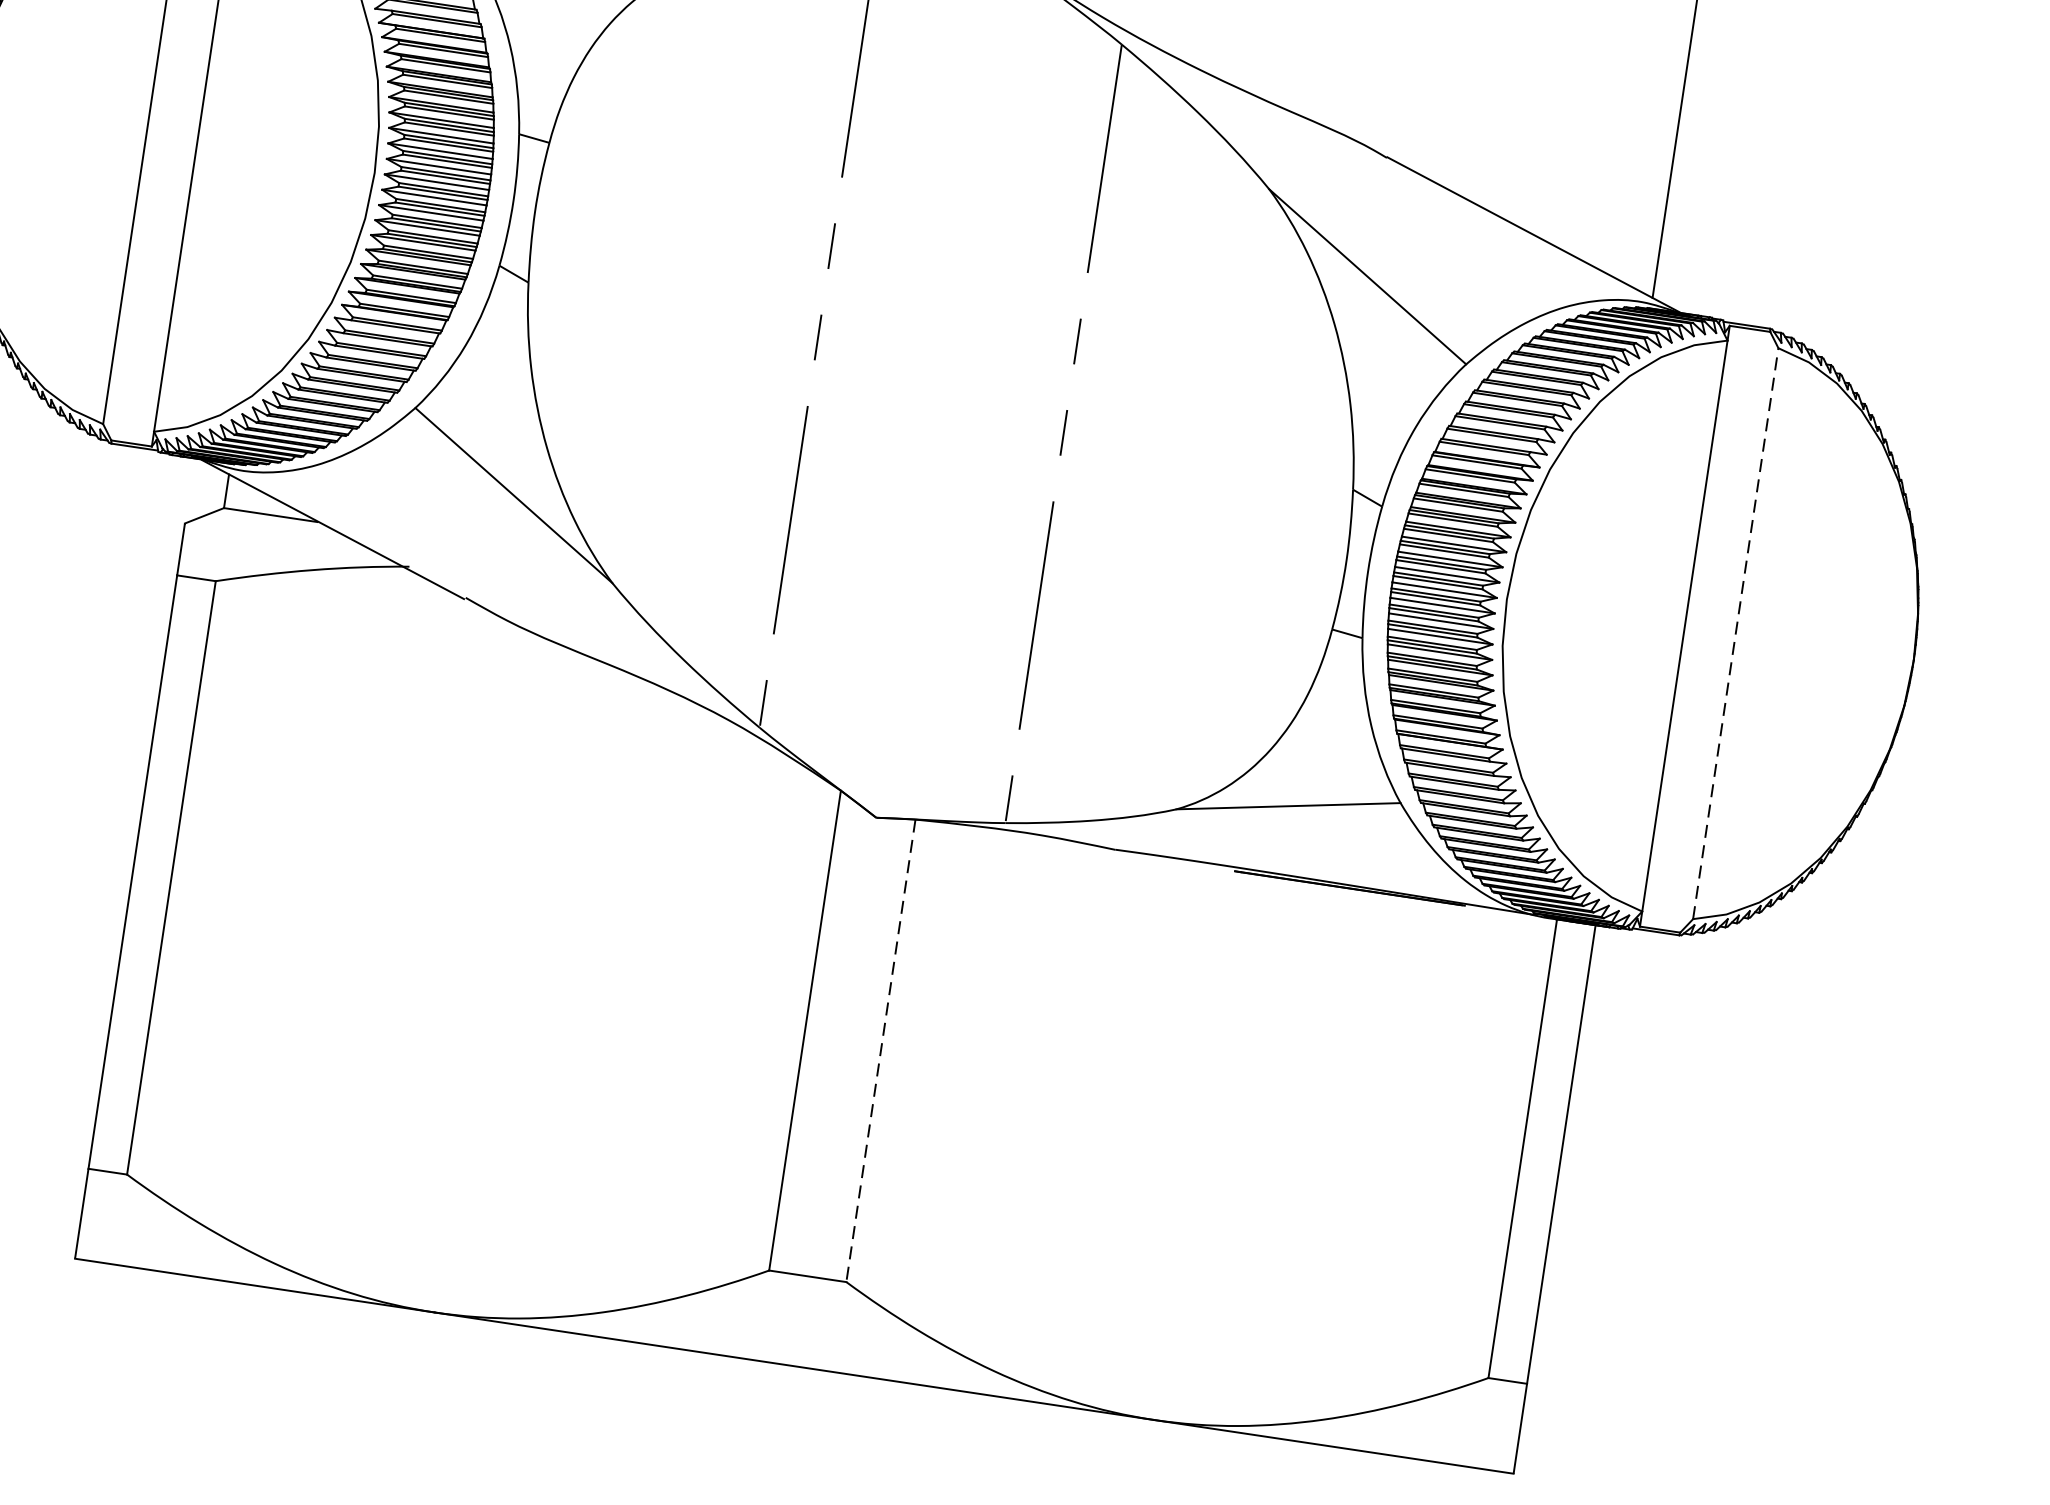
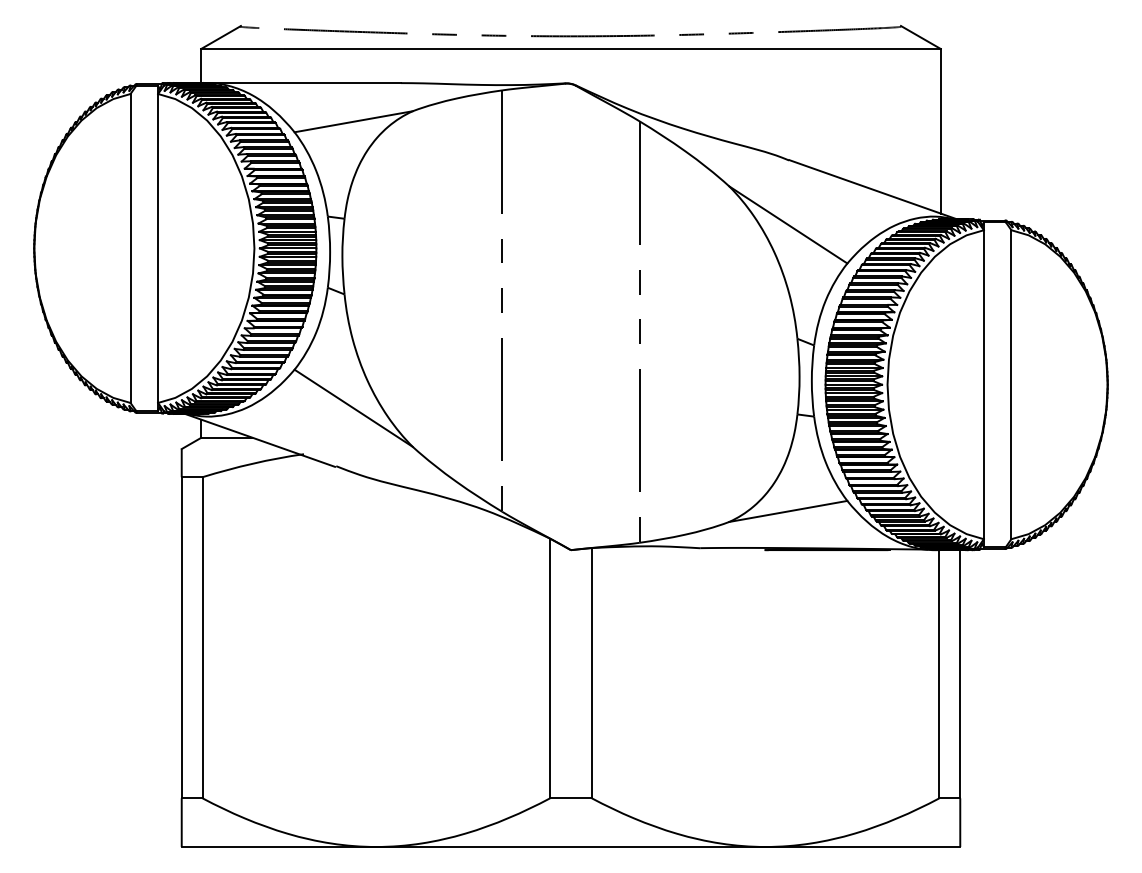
line: (1736, 633) -> (1011, 384), dashed -> solid
line: (880, 1051) -> (591, 673), dashed -> solid

